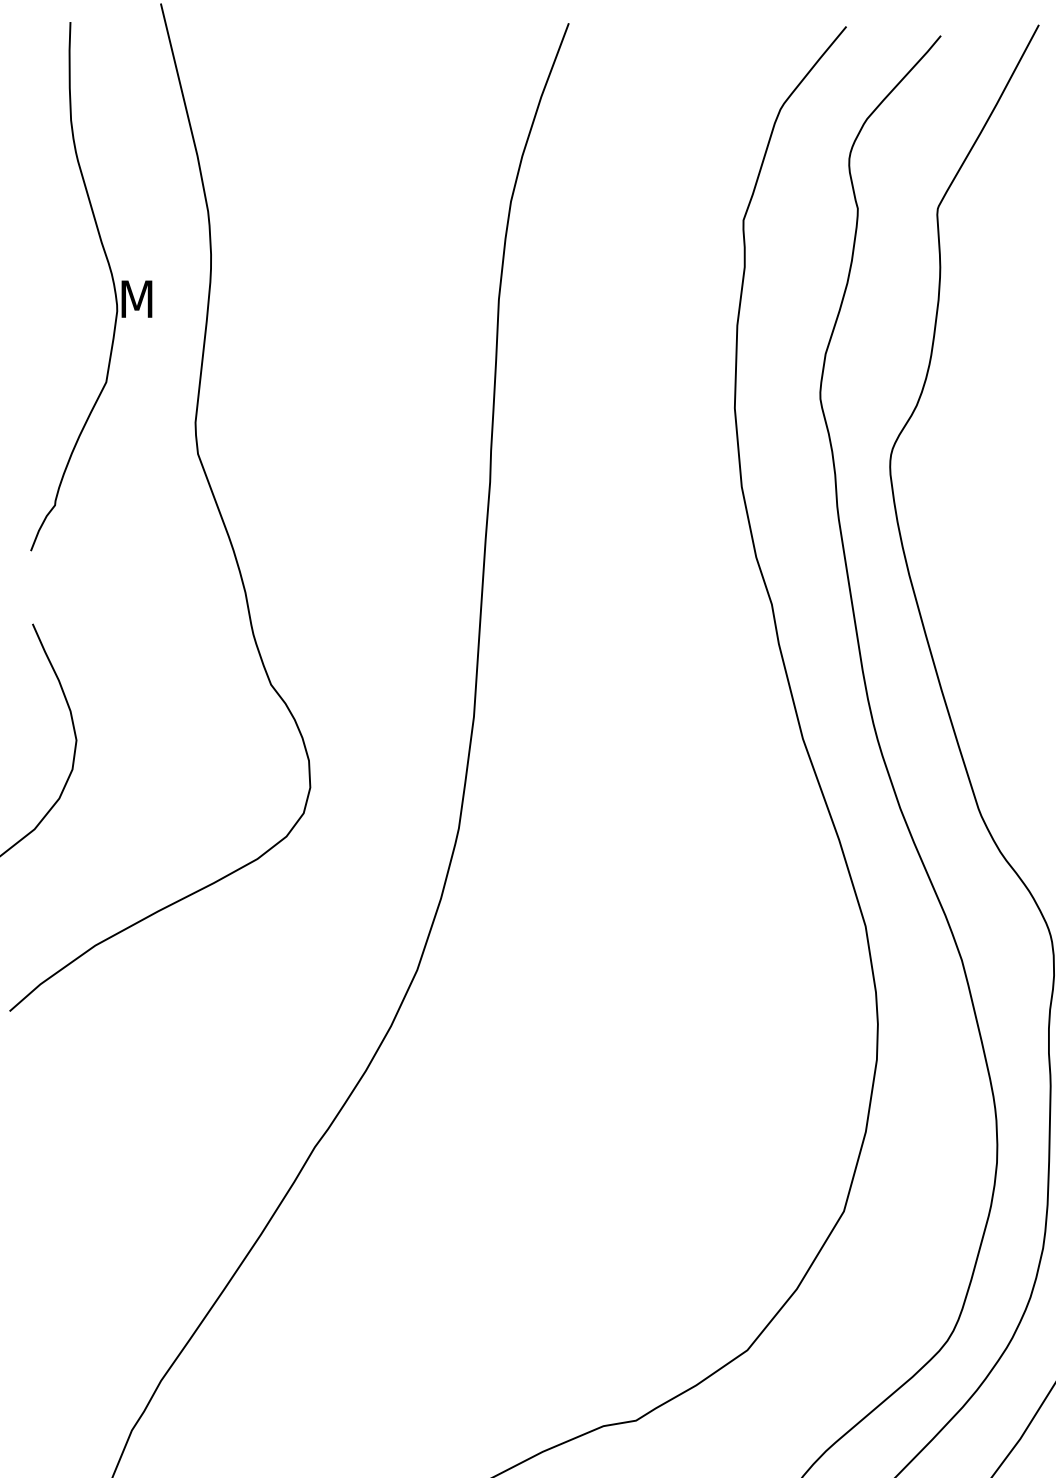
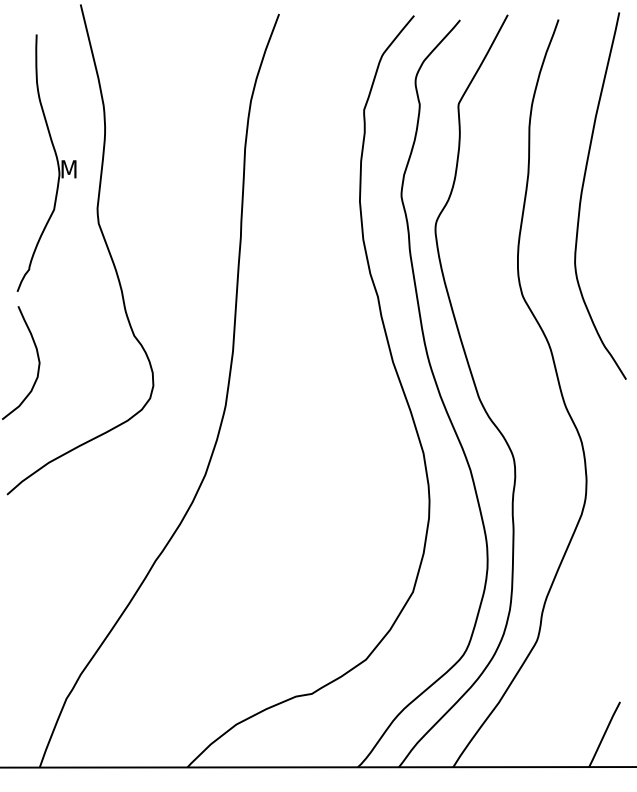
part: (111, 283) -> (56, 161), moved

